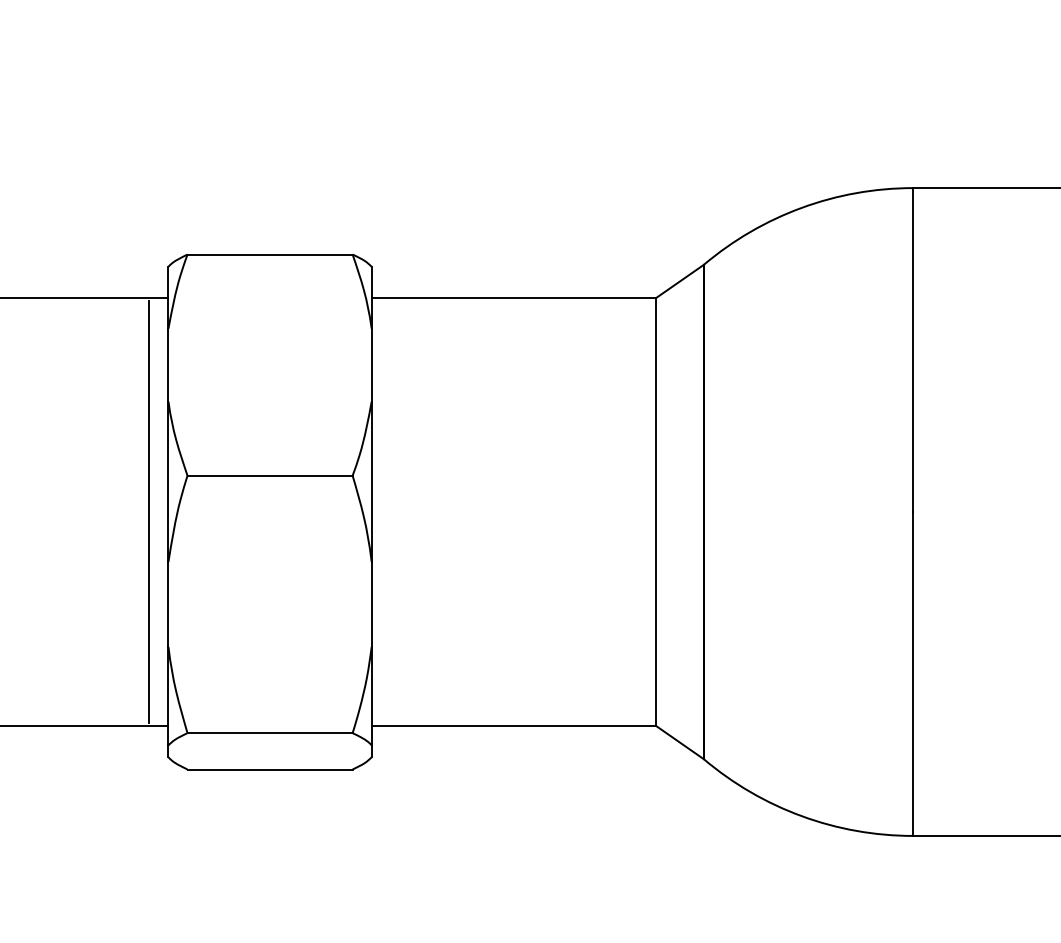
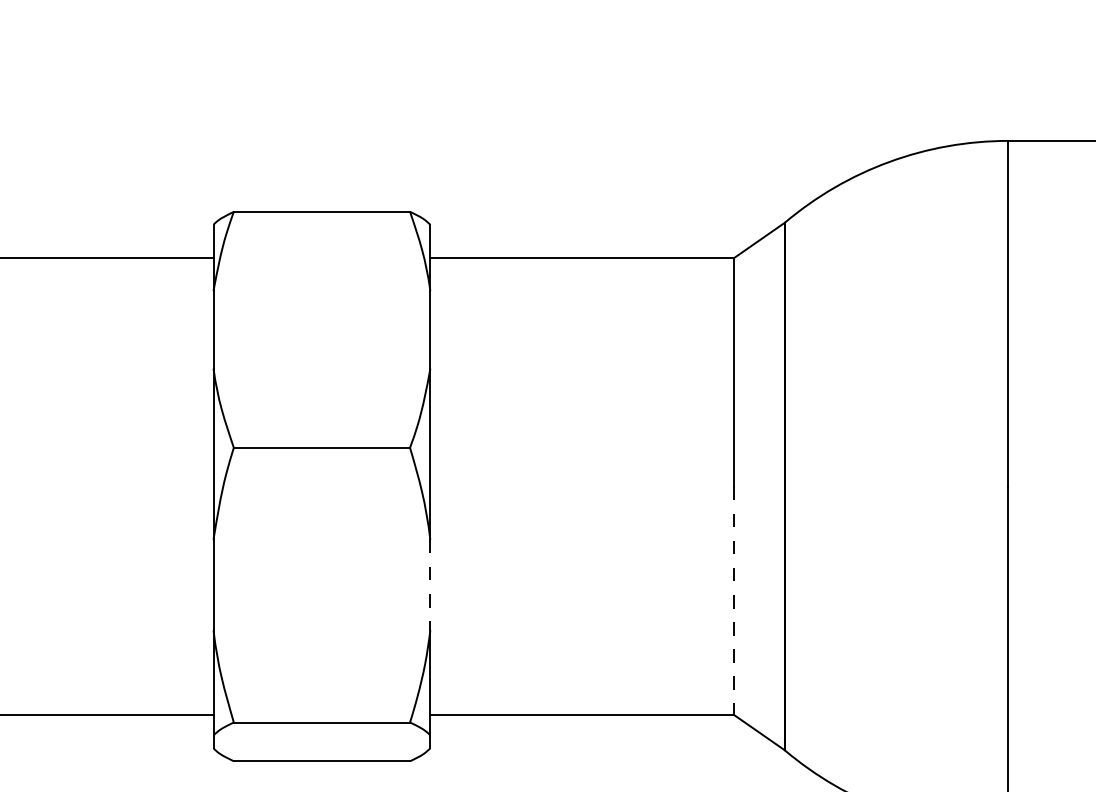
line: (149, 511) -> (193, 485), removed
line: (371, 604) -> (430, 585), solid -> dashed
line: (656, 619) -> (734, 601), solid -> dashed

